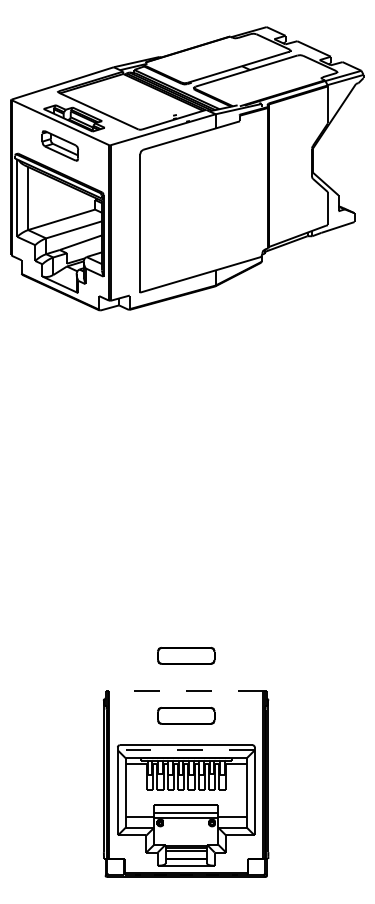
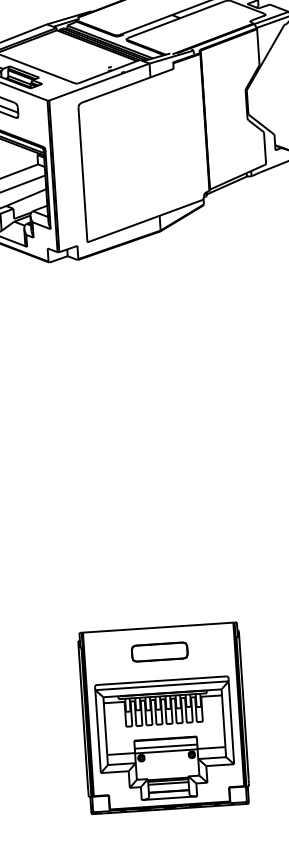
part: (186, 655) -> (156, 593), removed
line: (185, 690) -> (157, 627), dashed -> solid
line: (185, 750) -> (161, 685), dashed -> solid

